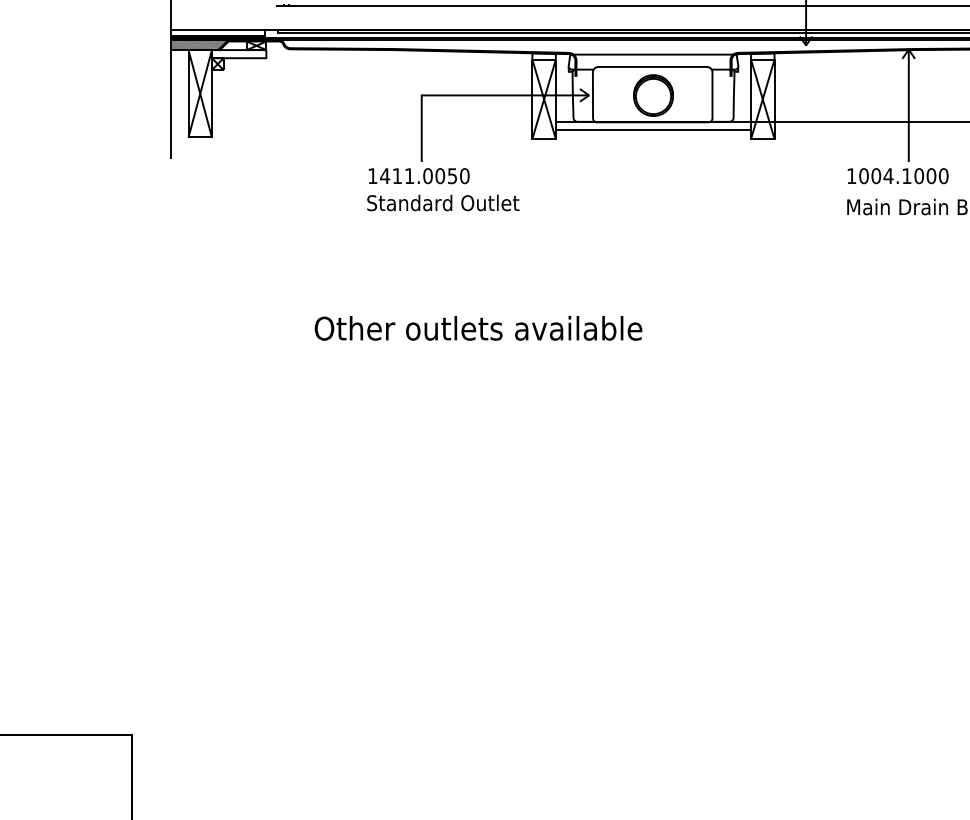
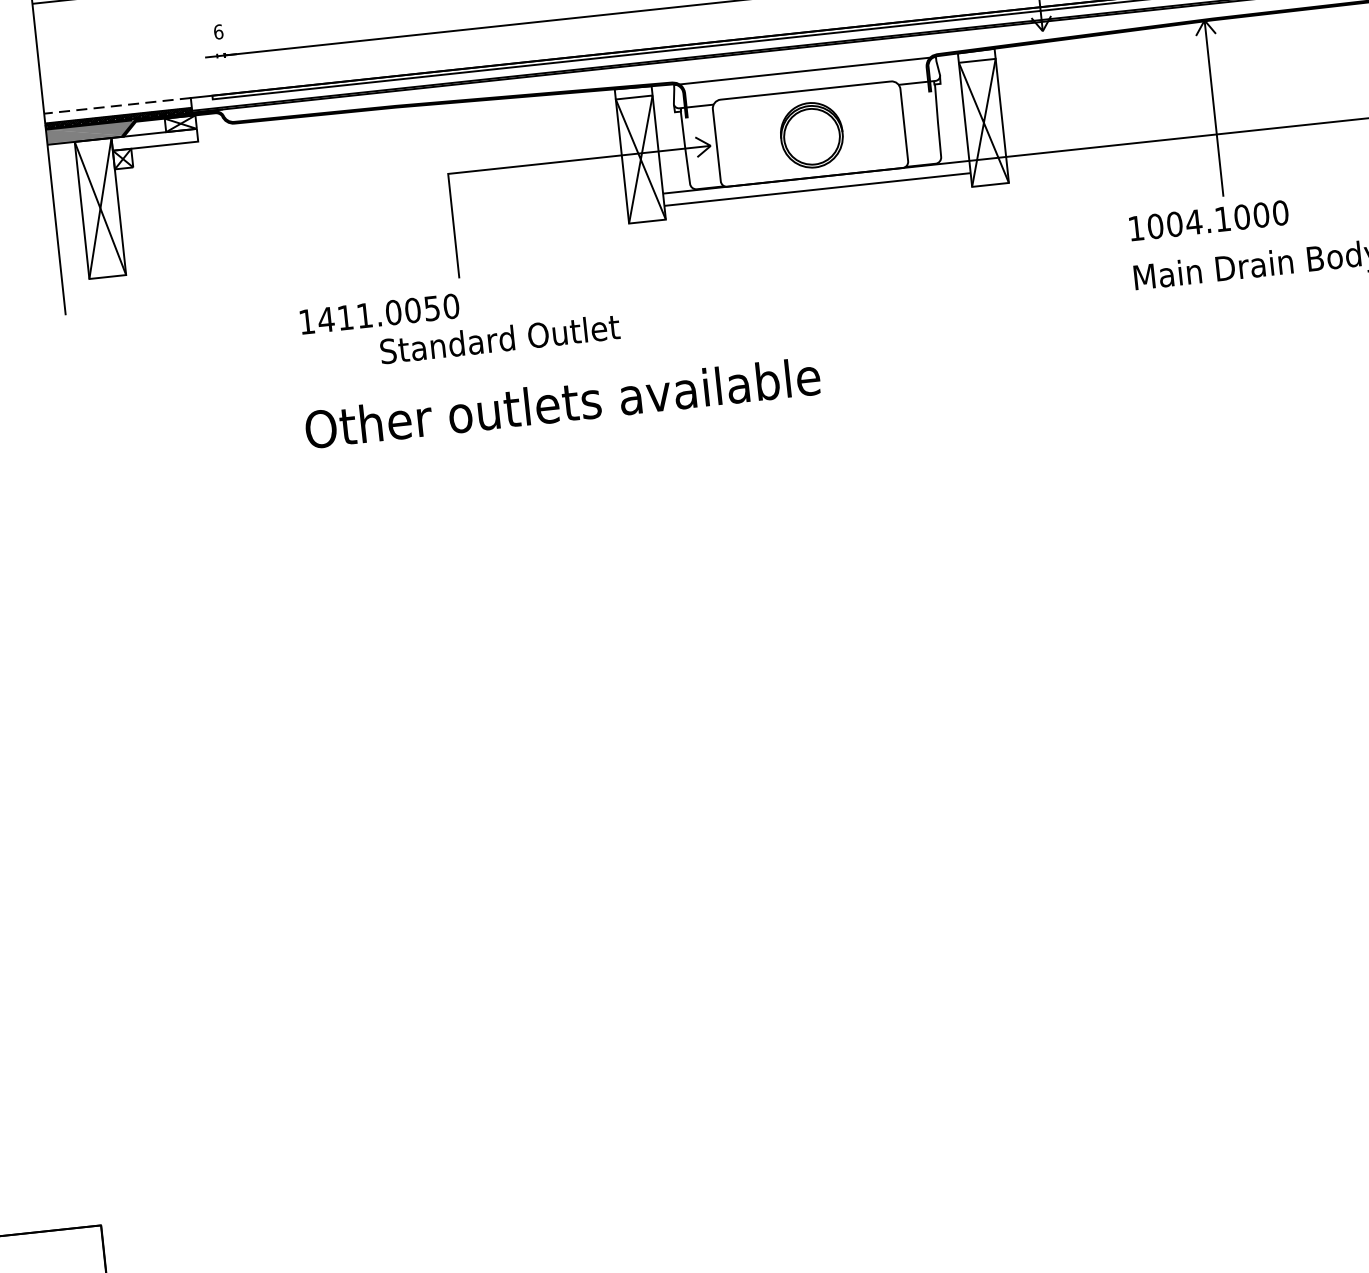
line: (217, 30) -> (116, 106), solid -> dashed
text: (418, 176) -> (378, 314), moved
text: (478, 328) -> (562, 402), moved

